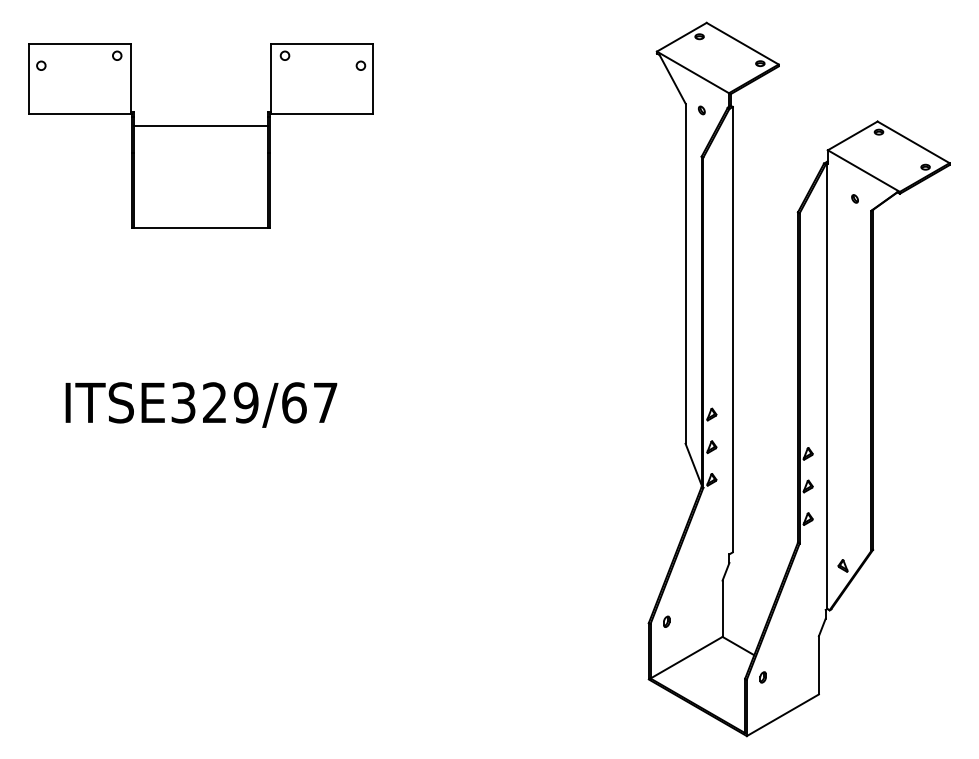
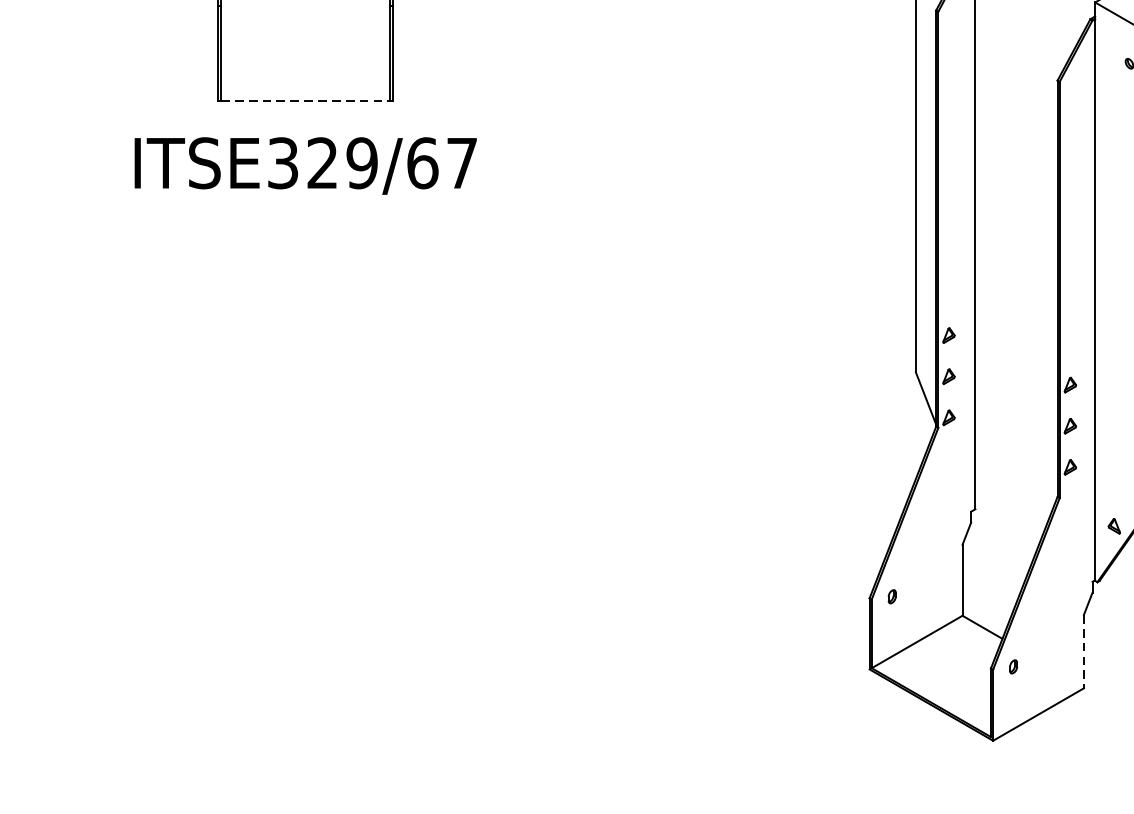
line: (201, 228) -> (305, 101), solid -> dashed
text: (201, 404) -> (305, 165), moved
line: (818, 665) -> (1083, 651), solid -> dashed

